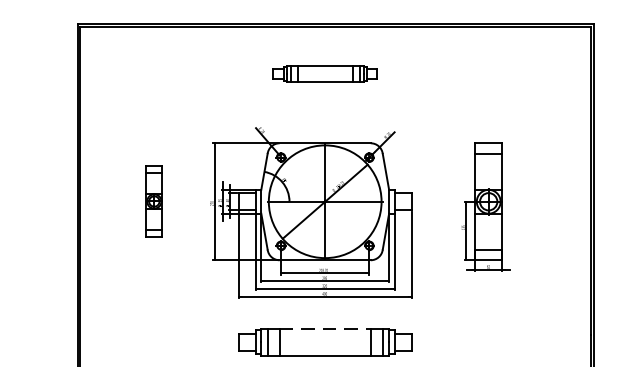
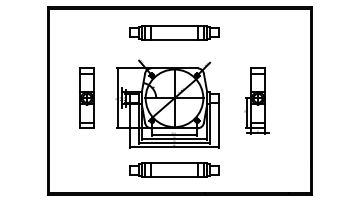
part: (325, 72) -> (174, 32), size x1.67
part: (153, 200) -> (86, 97), size x1.67
line: (327, 329) -> (175, 163), dashed -> solid

